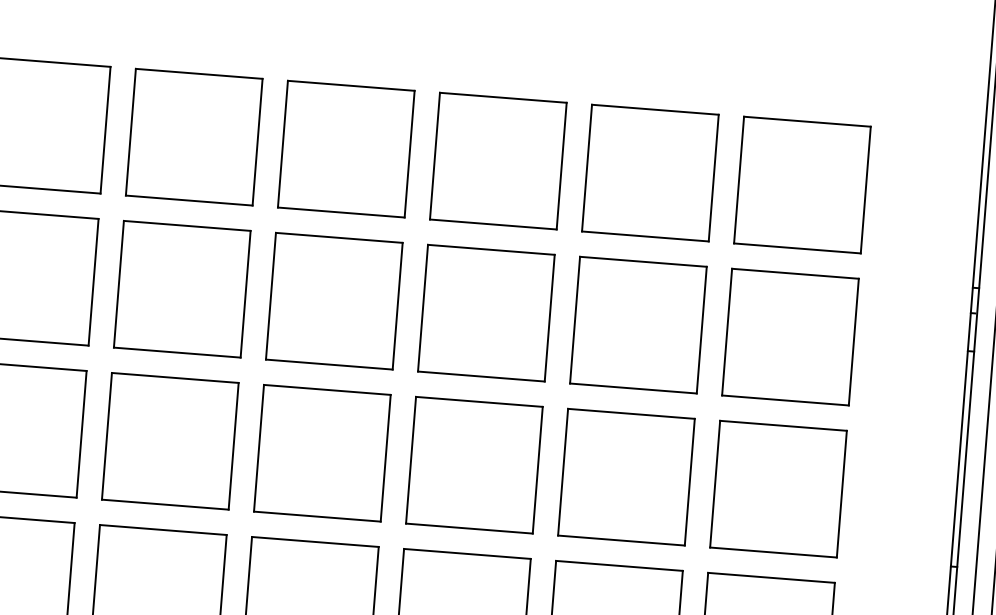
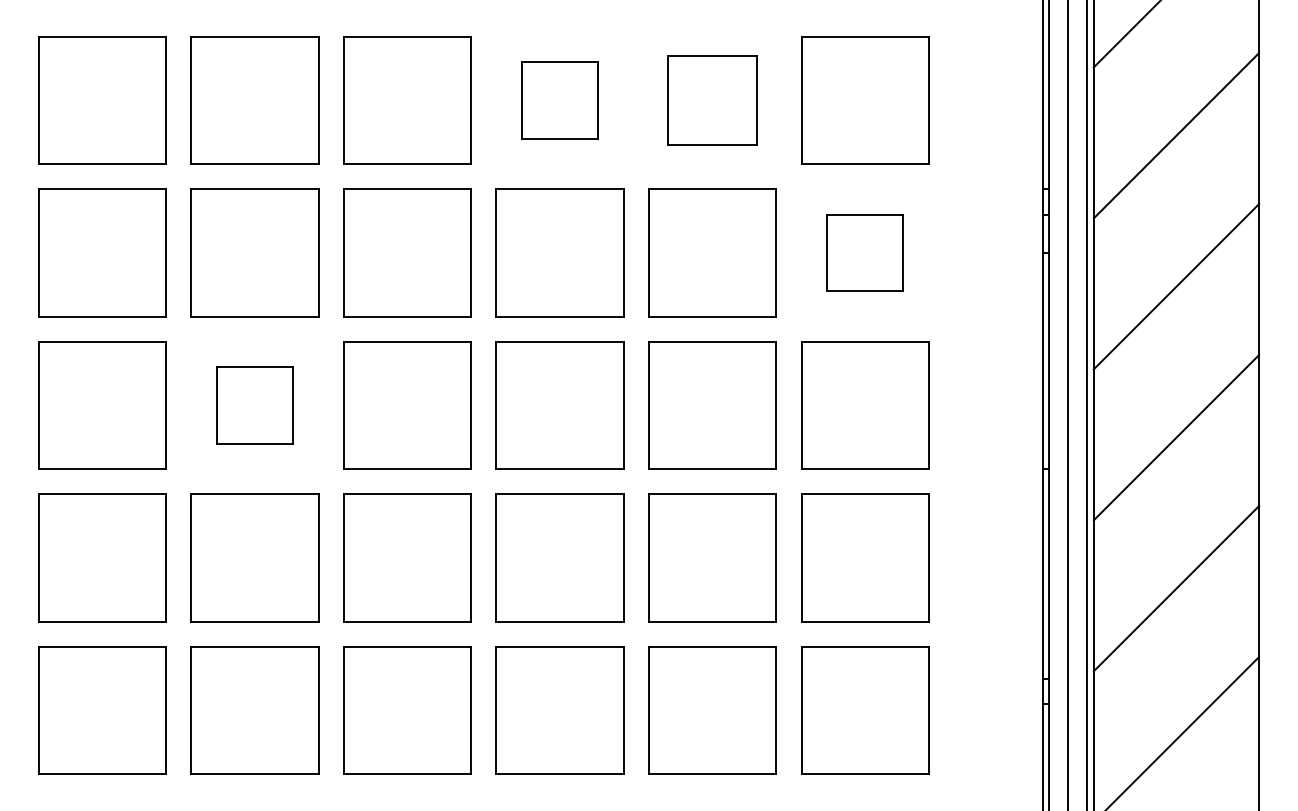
part: (497, 161) -> (559, 100), size x0.6
part: (650, 173) -> (712, 100), size x0.7
part: (790, 336) -> (865, 252), size x0.6
part: (169, 441) -> (254, 405), size x0.6

